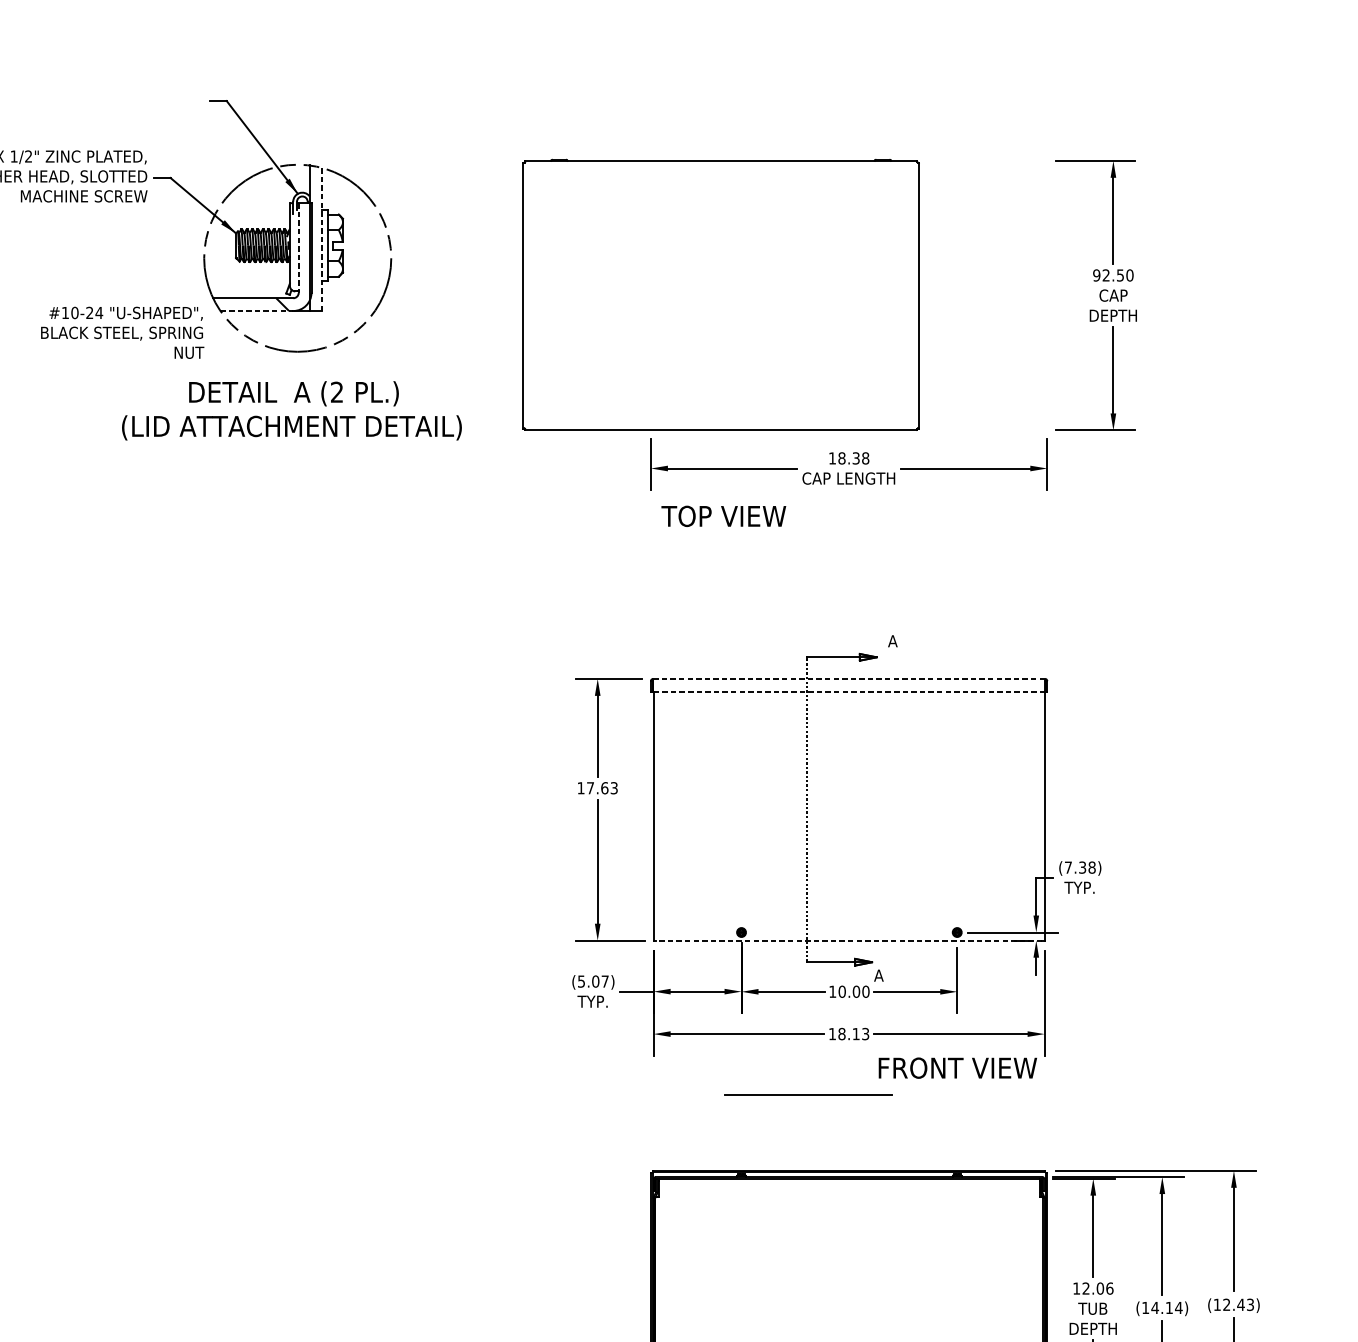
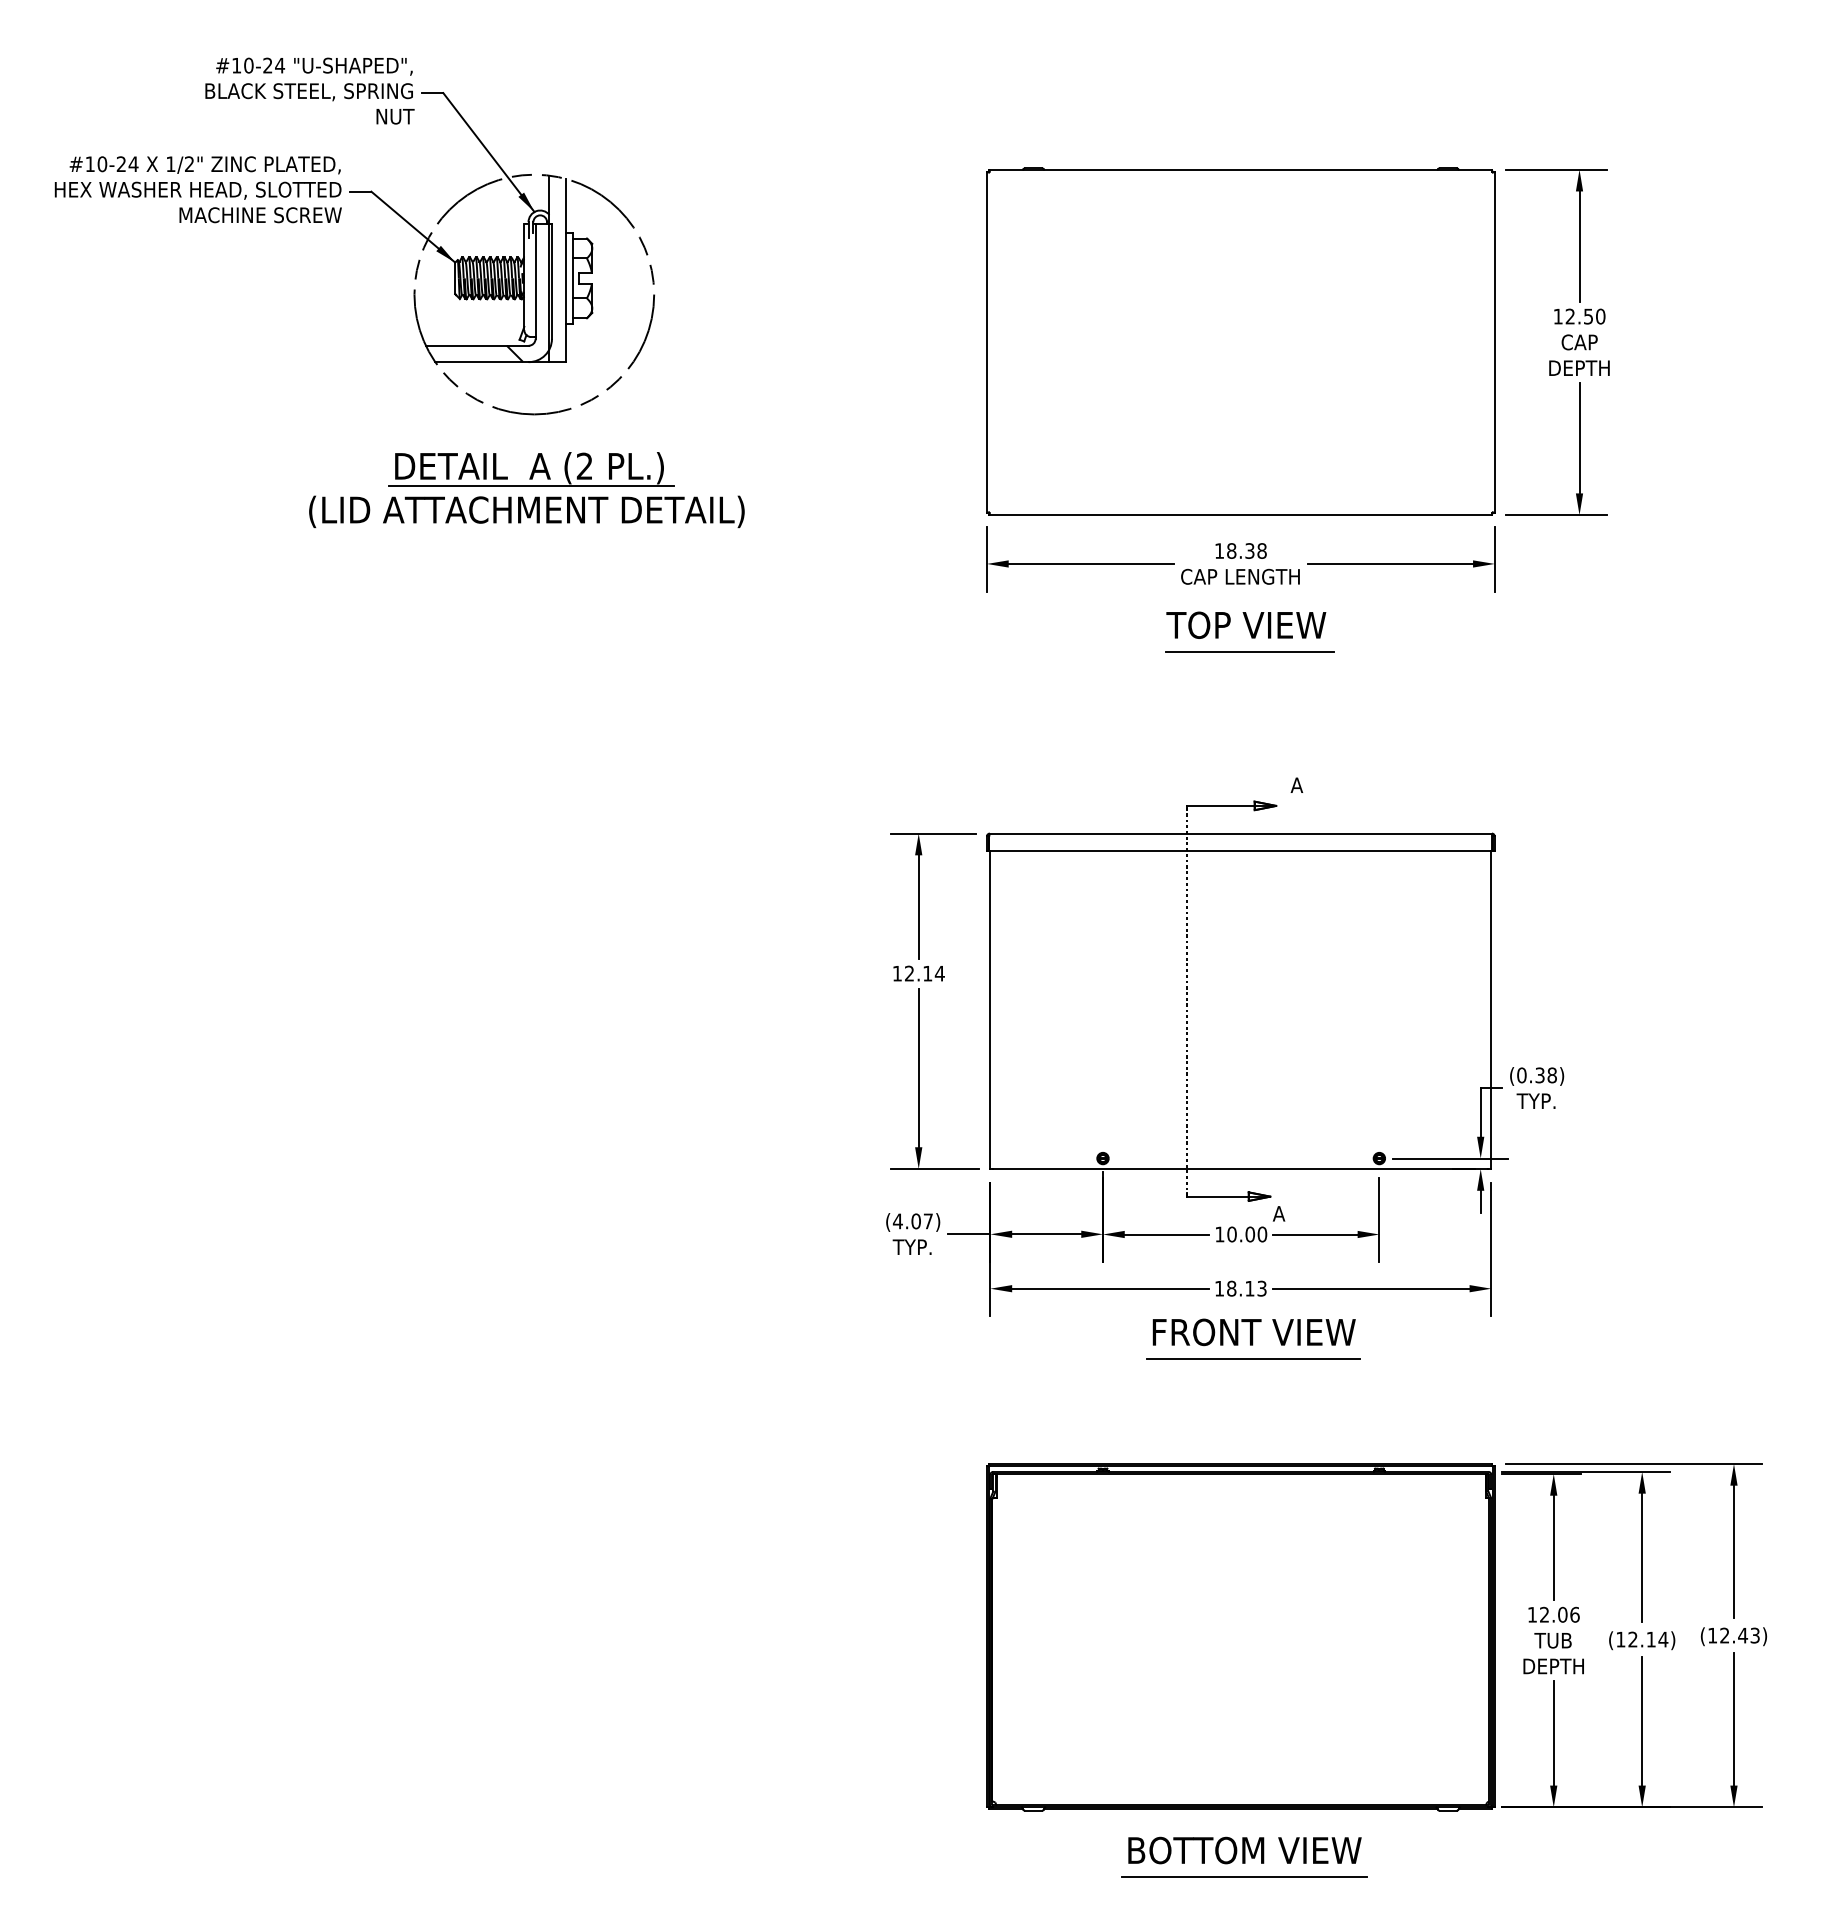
line: (322, 239) -> (565, 270), dashed -> solid
line: (298, 248) -> (535, 281), dashed -> solid
text: (1096, 275) -> (1557, 316), 92.50 -> 12.50
part: (720, 294) -> (1240, 341), moved
line: (257, 311) -> (482, 362), dashed -> solid
text: (122, 332) -> (309, 90), moved
line: (295, 407) -> (531, 485), added
text: (723, 515) -> (1246, 624), moved
line: (855, 536) -> (1249, 651), added
line: (849, 678) -> (1241, 833), dashed -> solid
line: (848, 692) -> (1240, 850), dashed -> solid
text: (602, 788) -> (924, 973), 17.63 -> 12.14
text: (1068, 867) -> (1521, 1075), (7.38) -> (0.38)
line: (848, 941) -> (1240, 1169), dashed -> solid
text: (581, 981) -> (897, 1221), (5.07) -> (4.07)
text: (957, 1068) -> (1253, 1332), moved
line: (808, 1094) -> (1253, 1358), moved
text: (1155, 1307) -> (1633, 1639), (14.14) -> (12.14)

